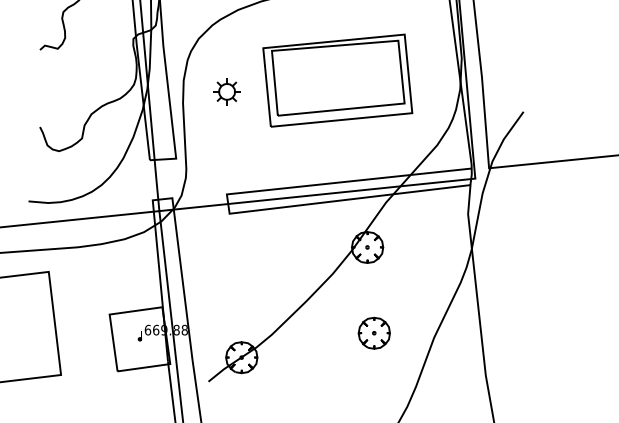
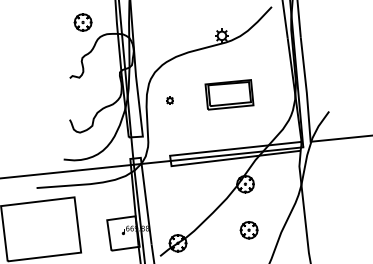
part: (337, 80) -> (229, 94), size x0.6
part: (225, 91) -> (169, 100), size x0.6

